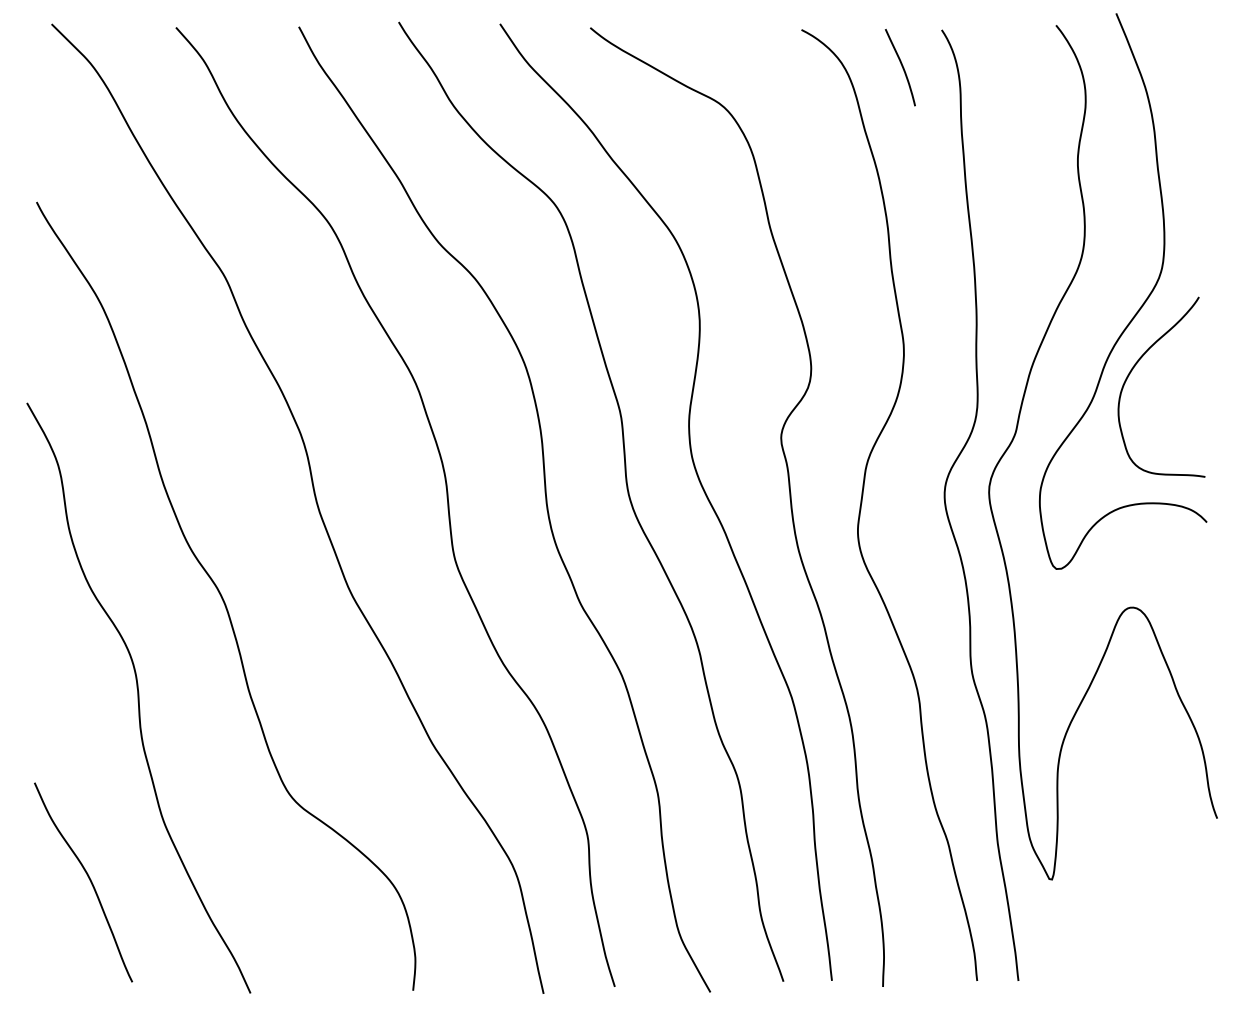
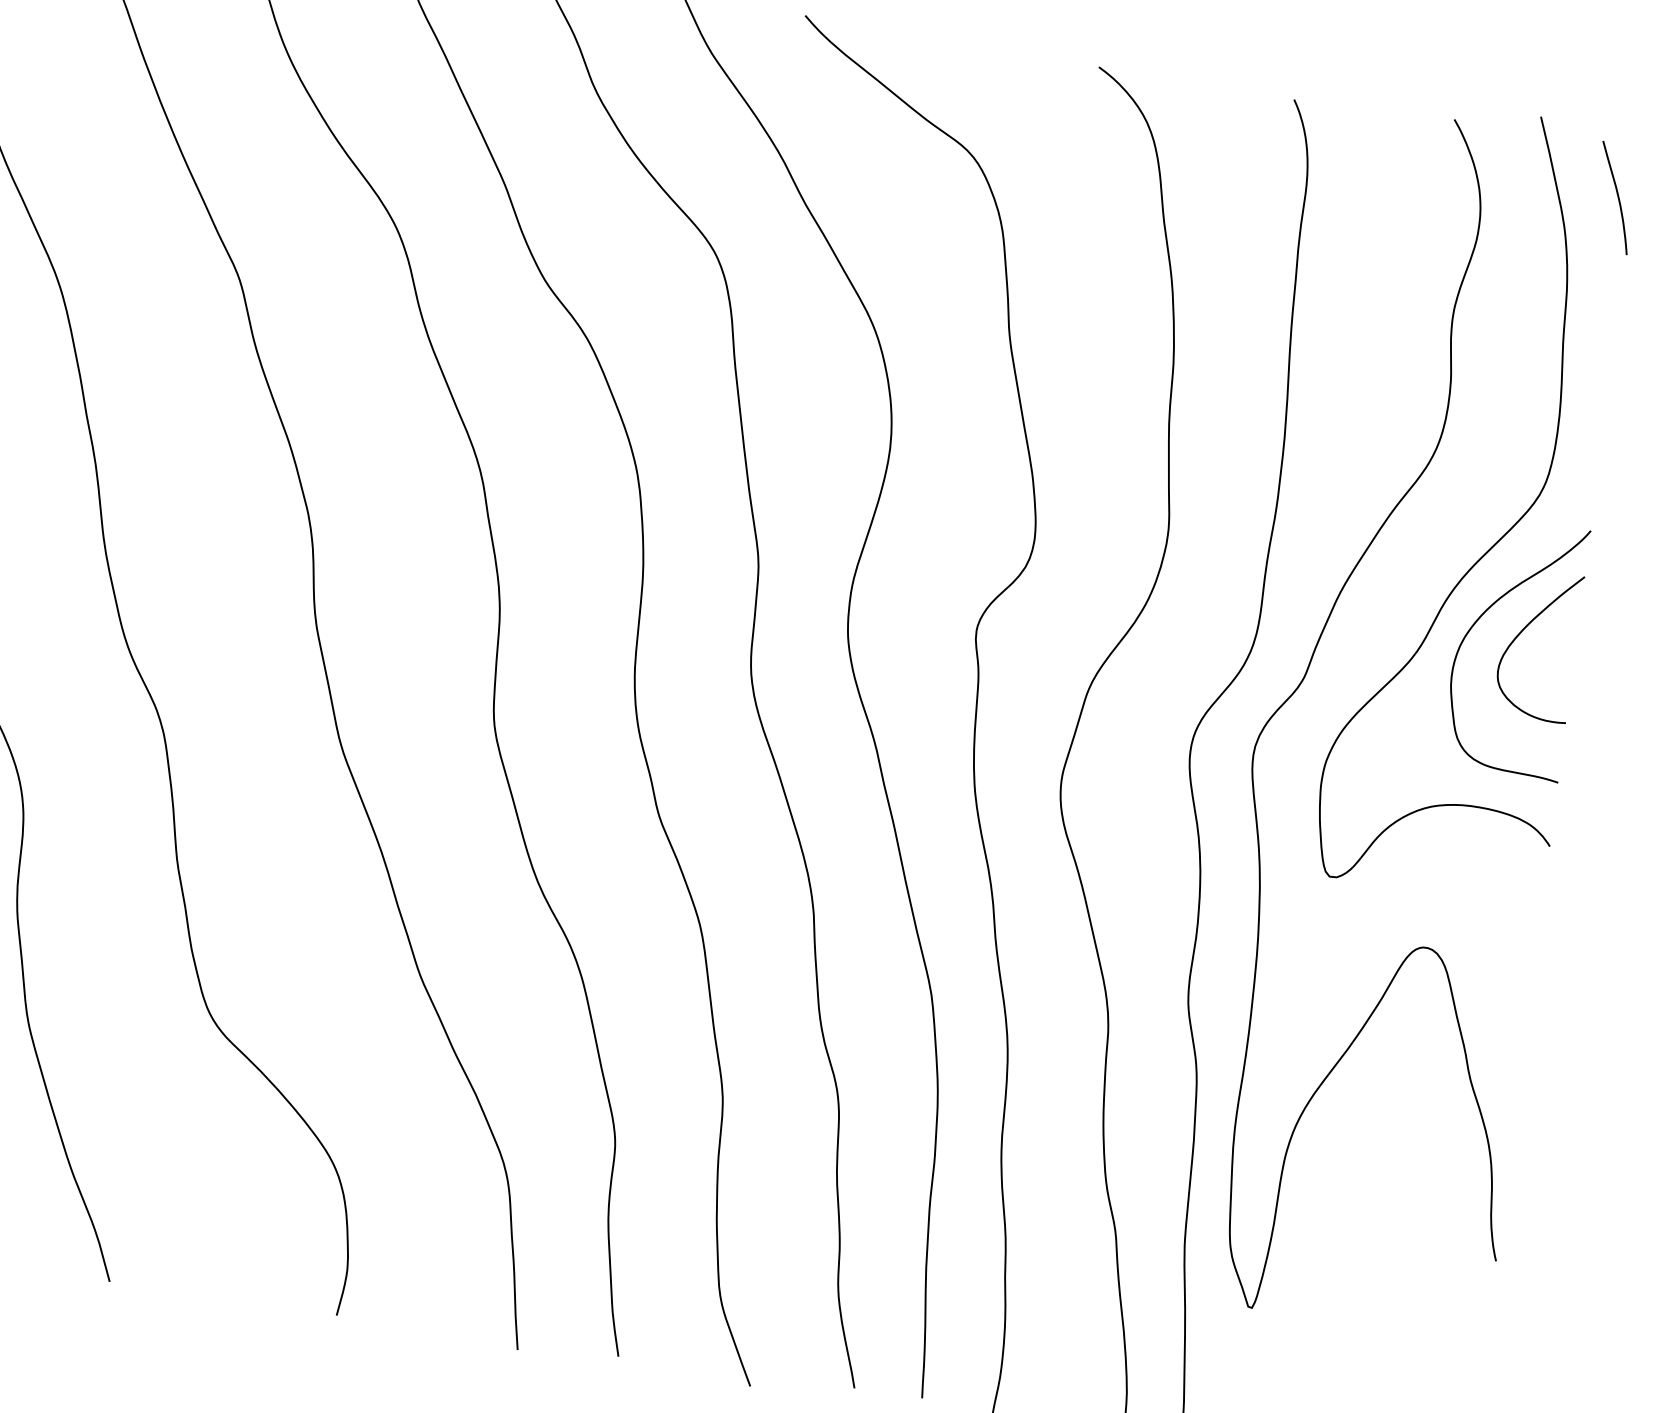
curve: (901, 66) -> (1616, 196), moved
curve: (1163, 375) -> (1523, 631), added

